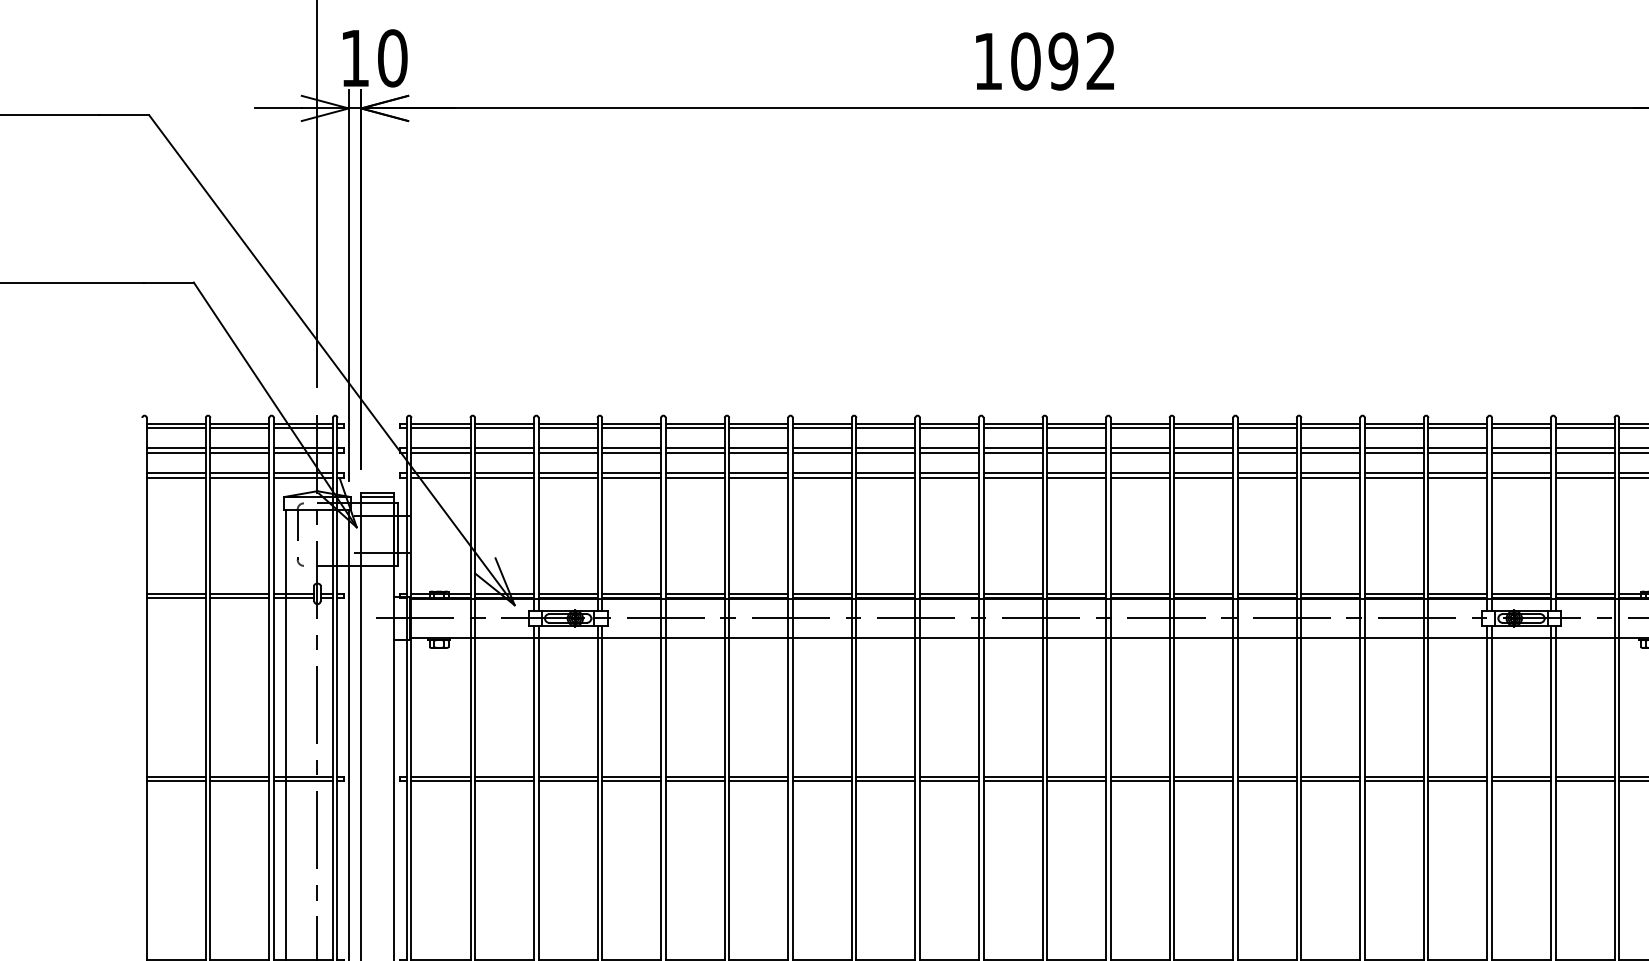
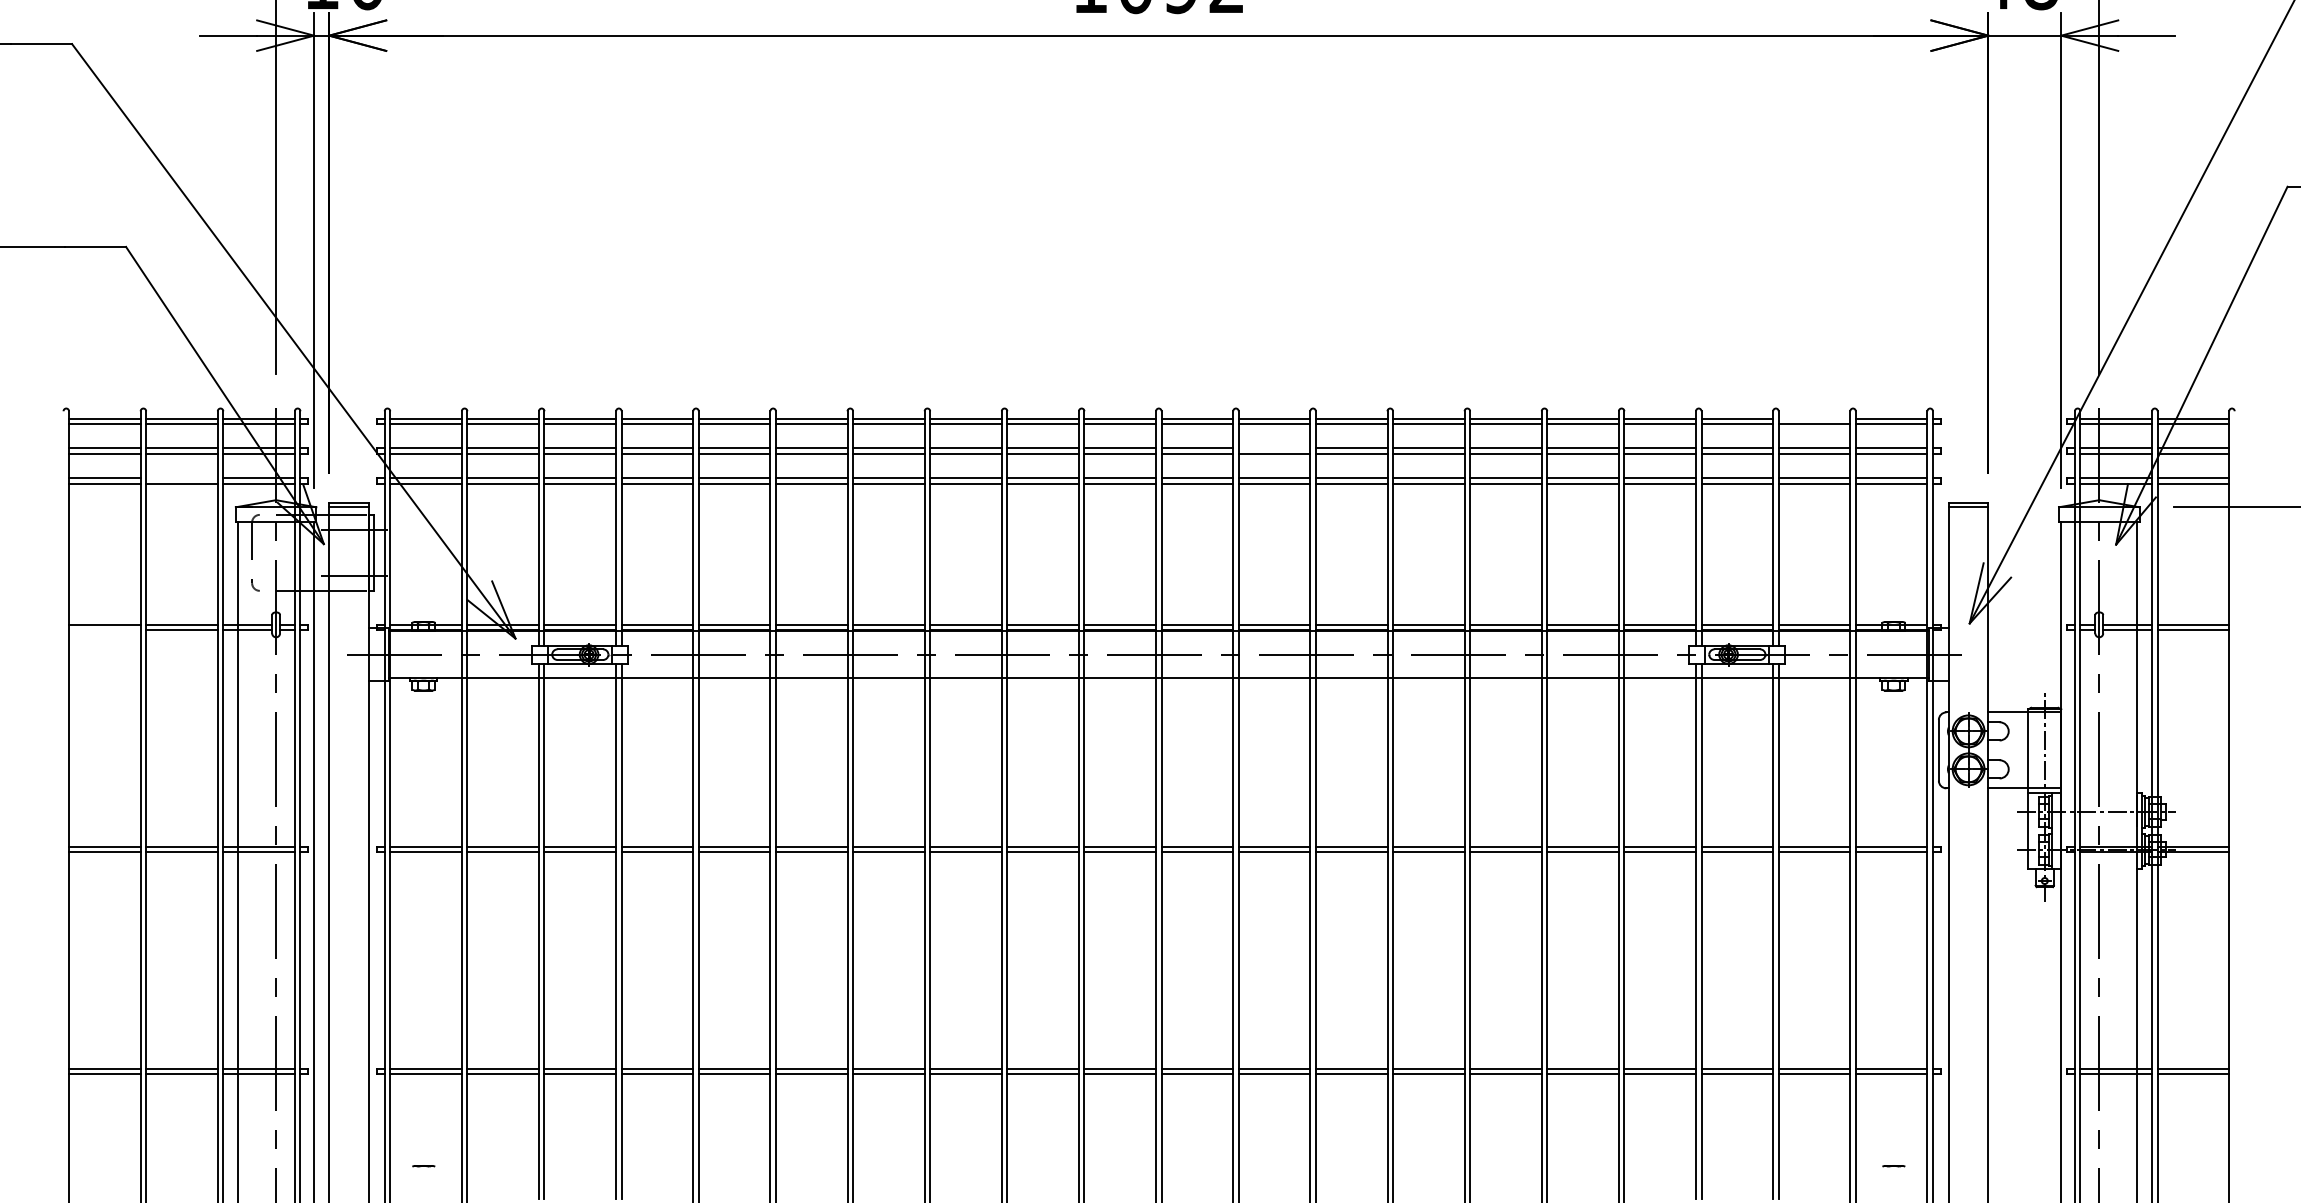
line: (1585, 423) -> (1814, 418), removed
line: (1140, 448) -> (1274, 448), removed
line: (239, 473) -> (181, 478), removed
line: (176, 598) -> (104, 630), removed

